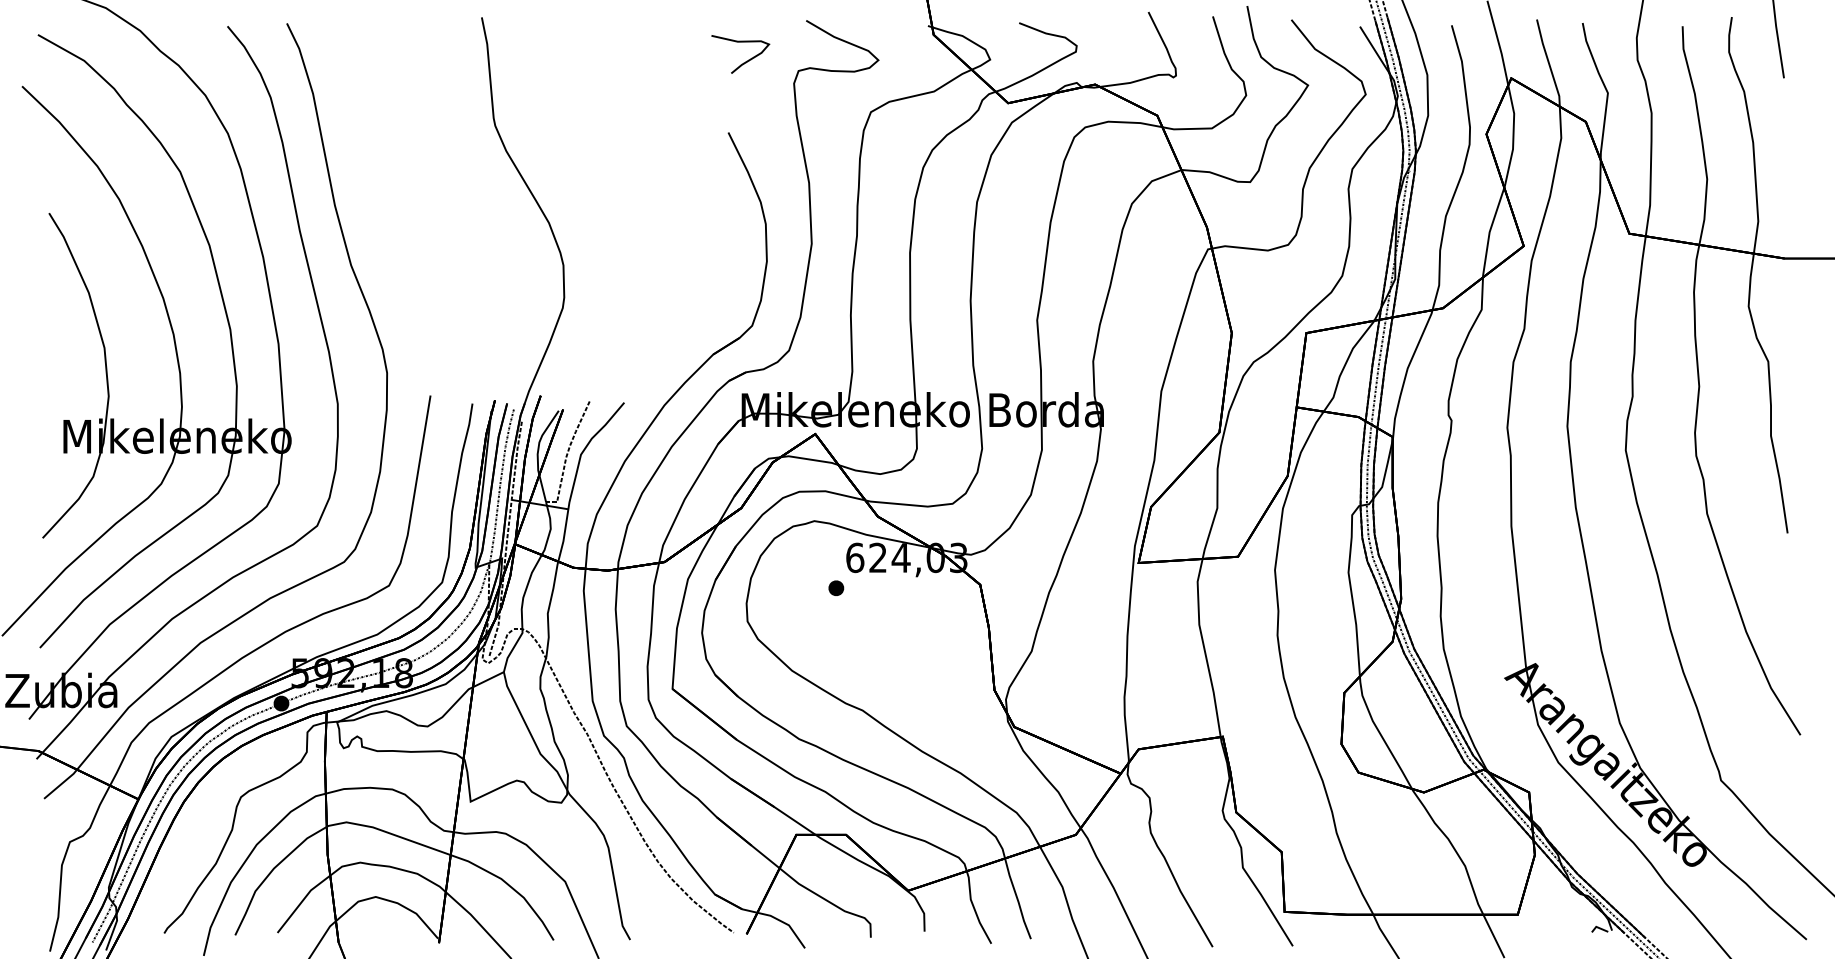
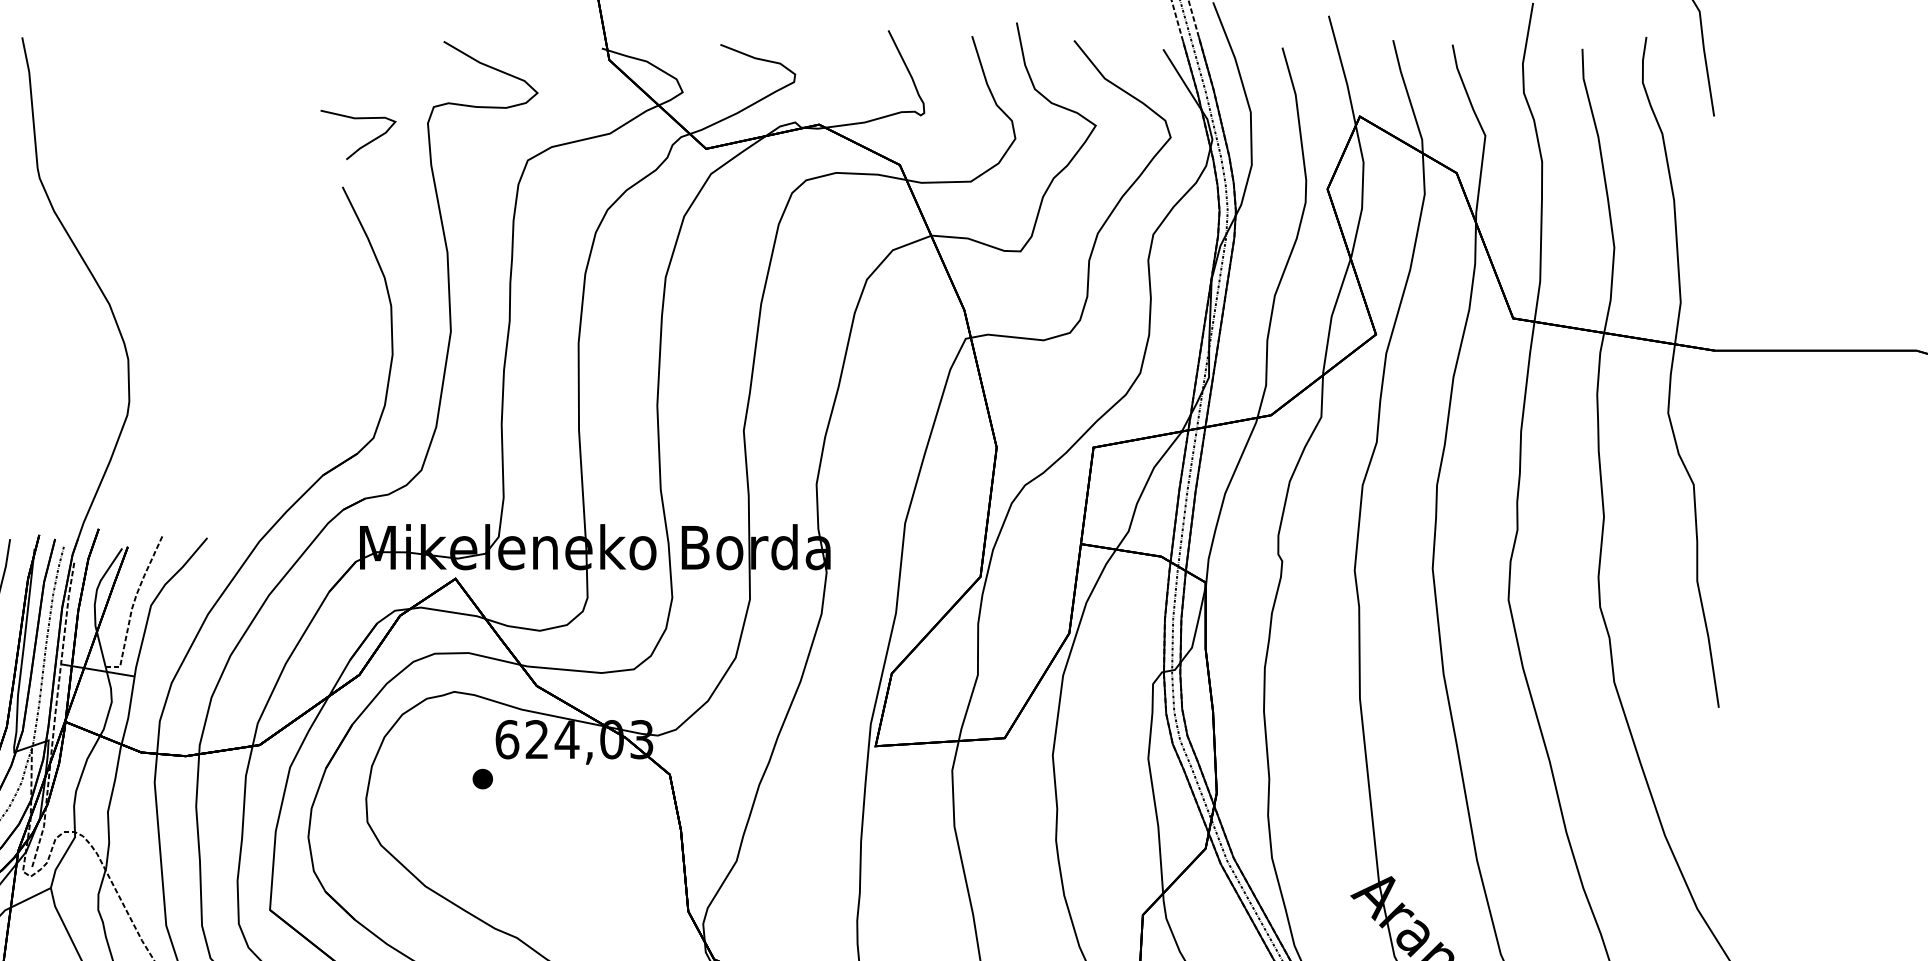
curve: (743, 62) -> (362, 145), moved

